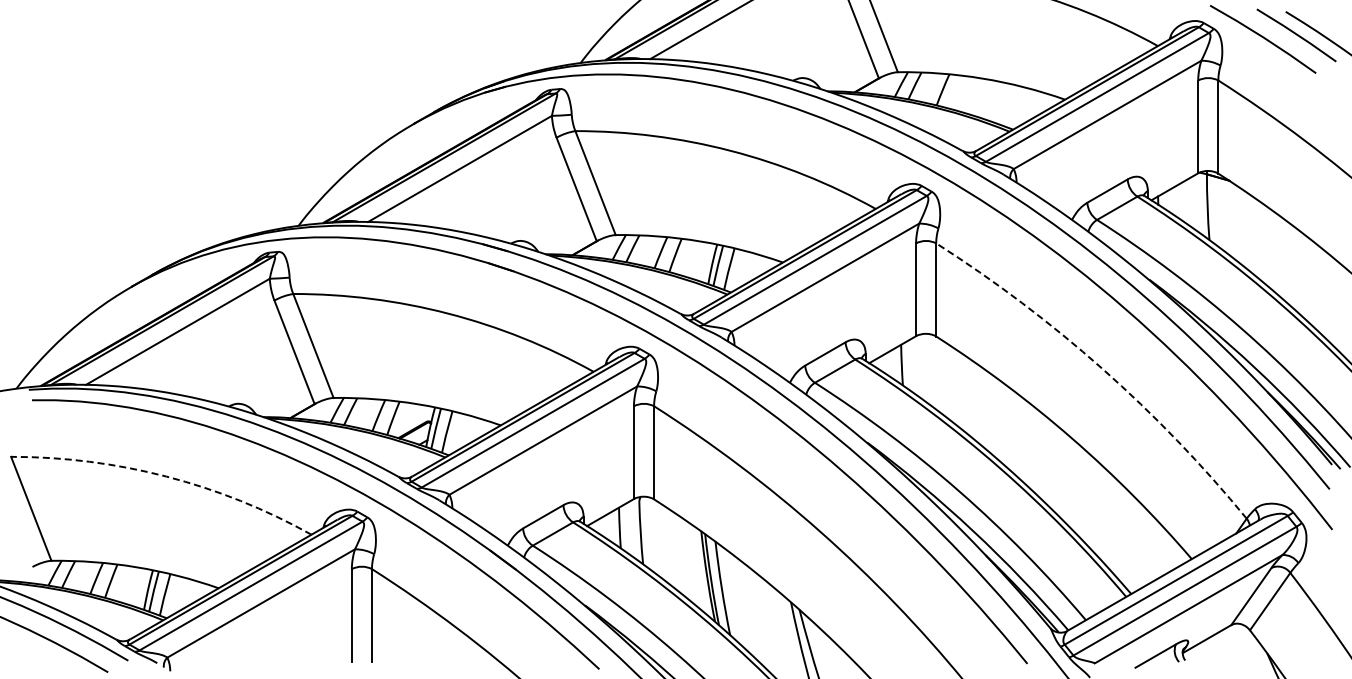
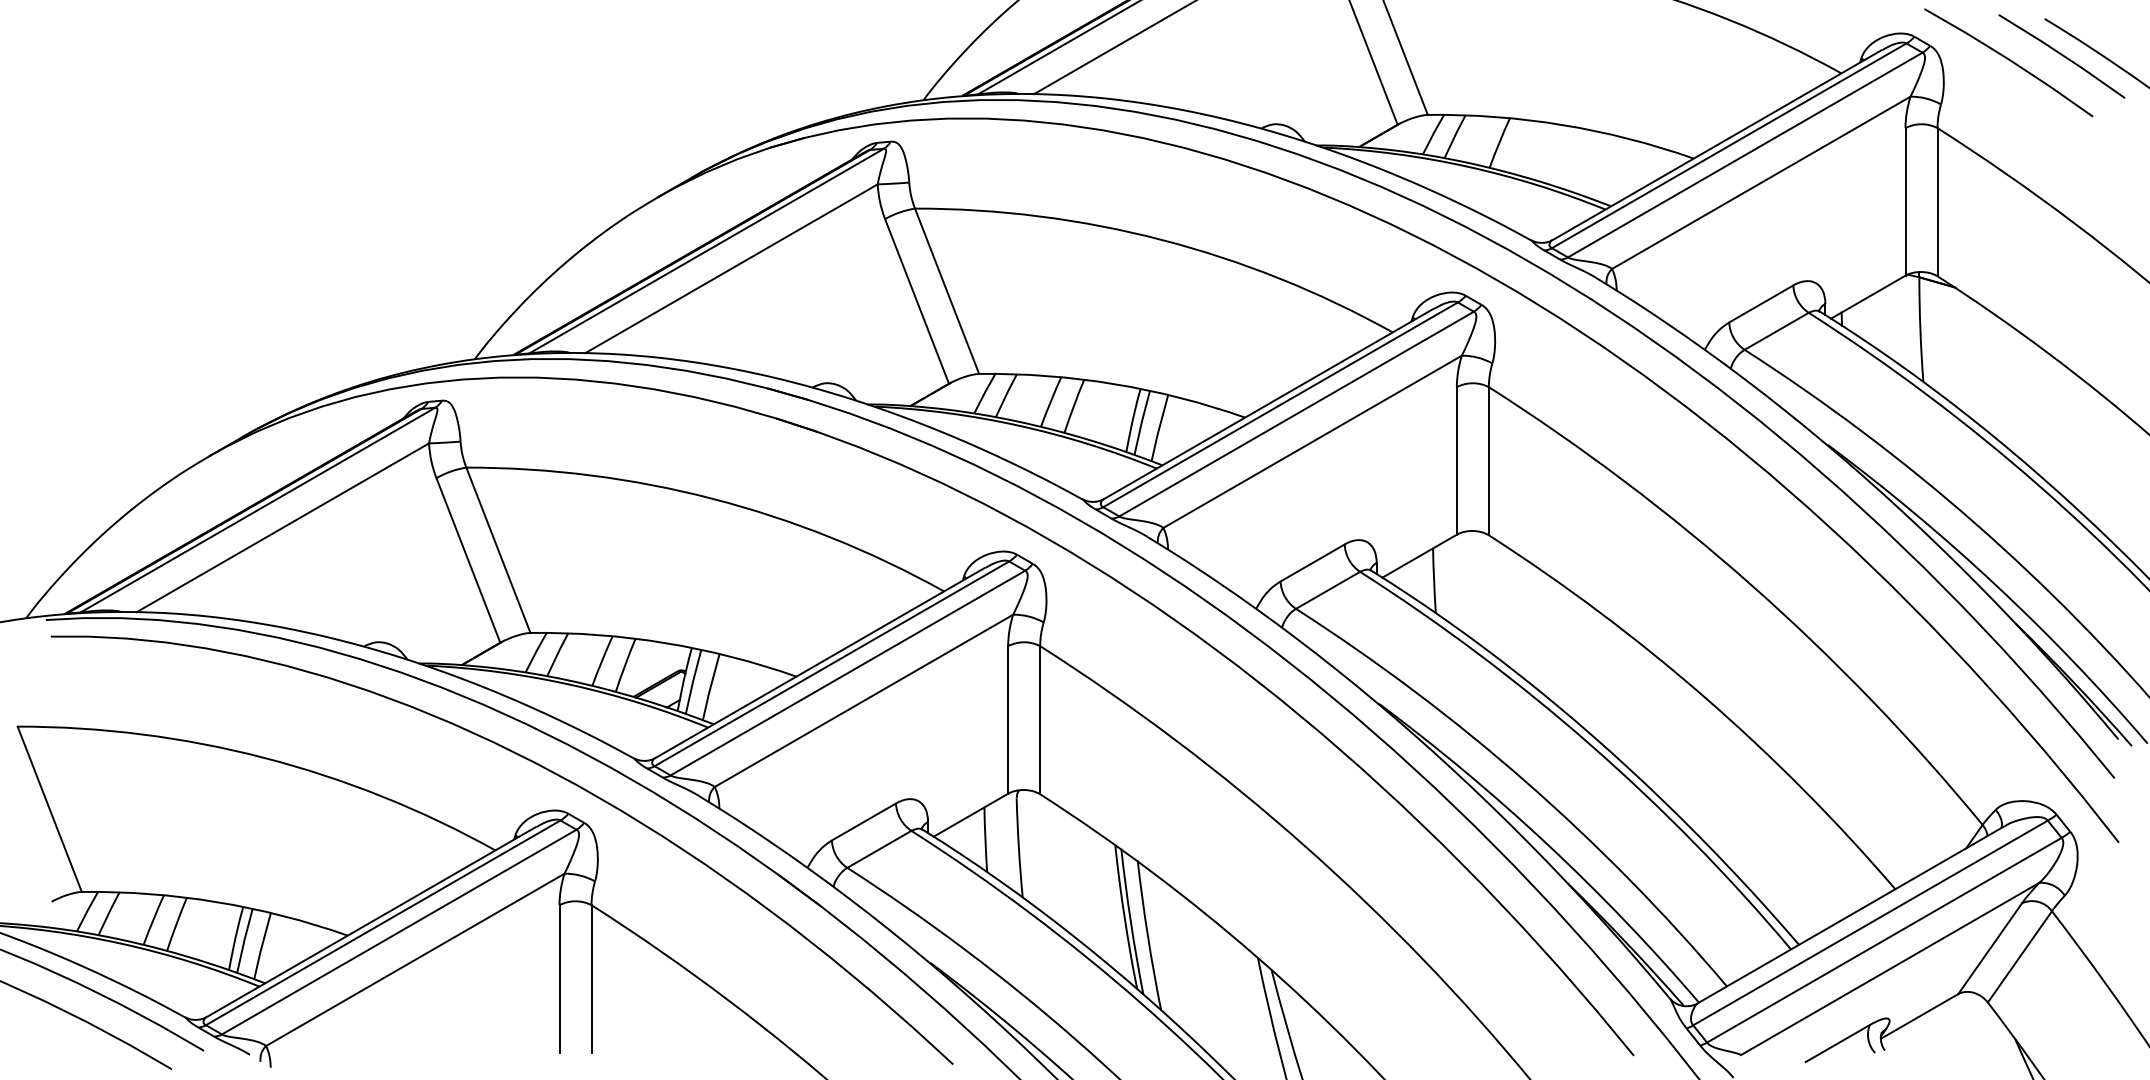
arc: (1102, 368) -> (1753, 586), dashed -> solid
arc: (166, 476) -> (264, 757), dashed -> solid

